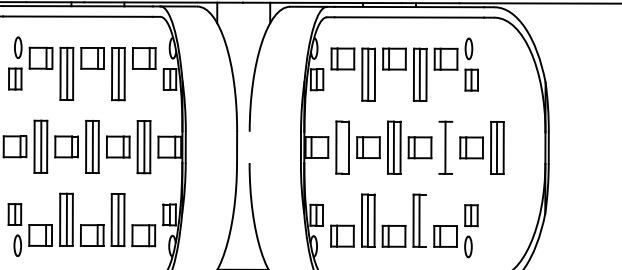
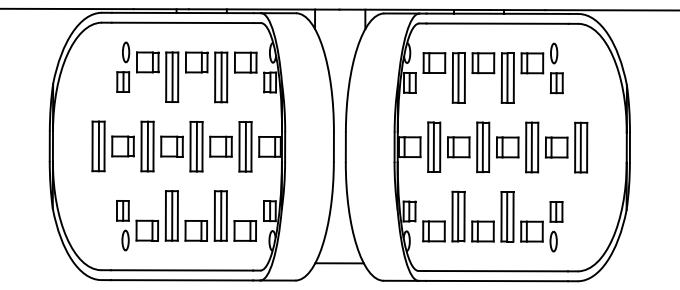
line: (249, 146) -> (345, 146), added
line: (341, 147) -> (433, 147), added
line: (439, 147) -> (526, 147), added
line: (452, 147) -> (538, 147), added
line: (426, 220) -> (513, 216), added

